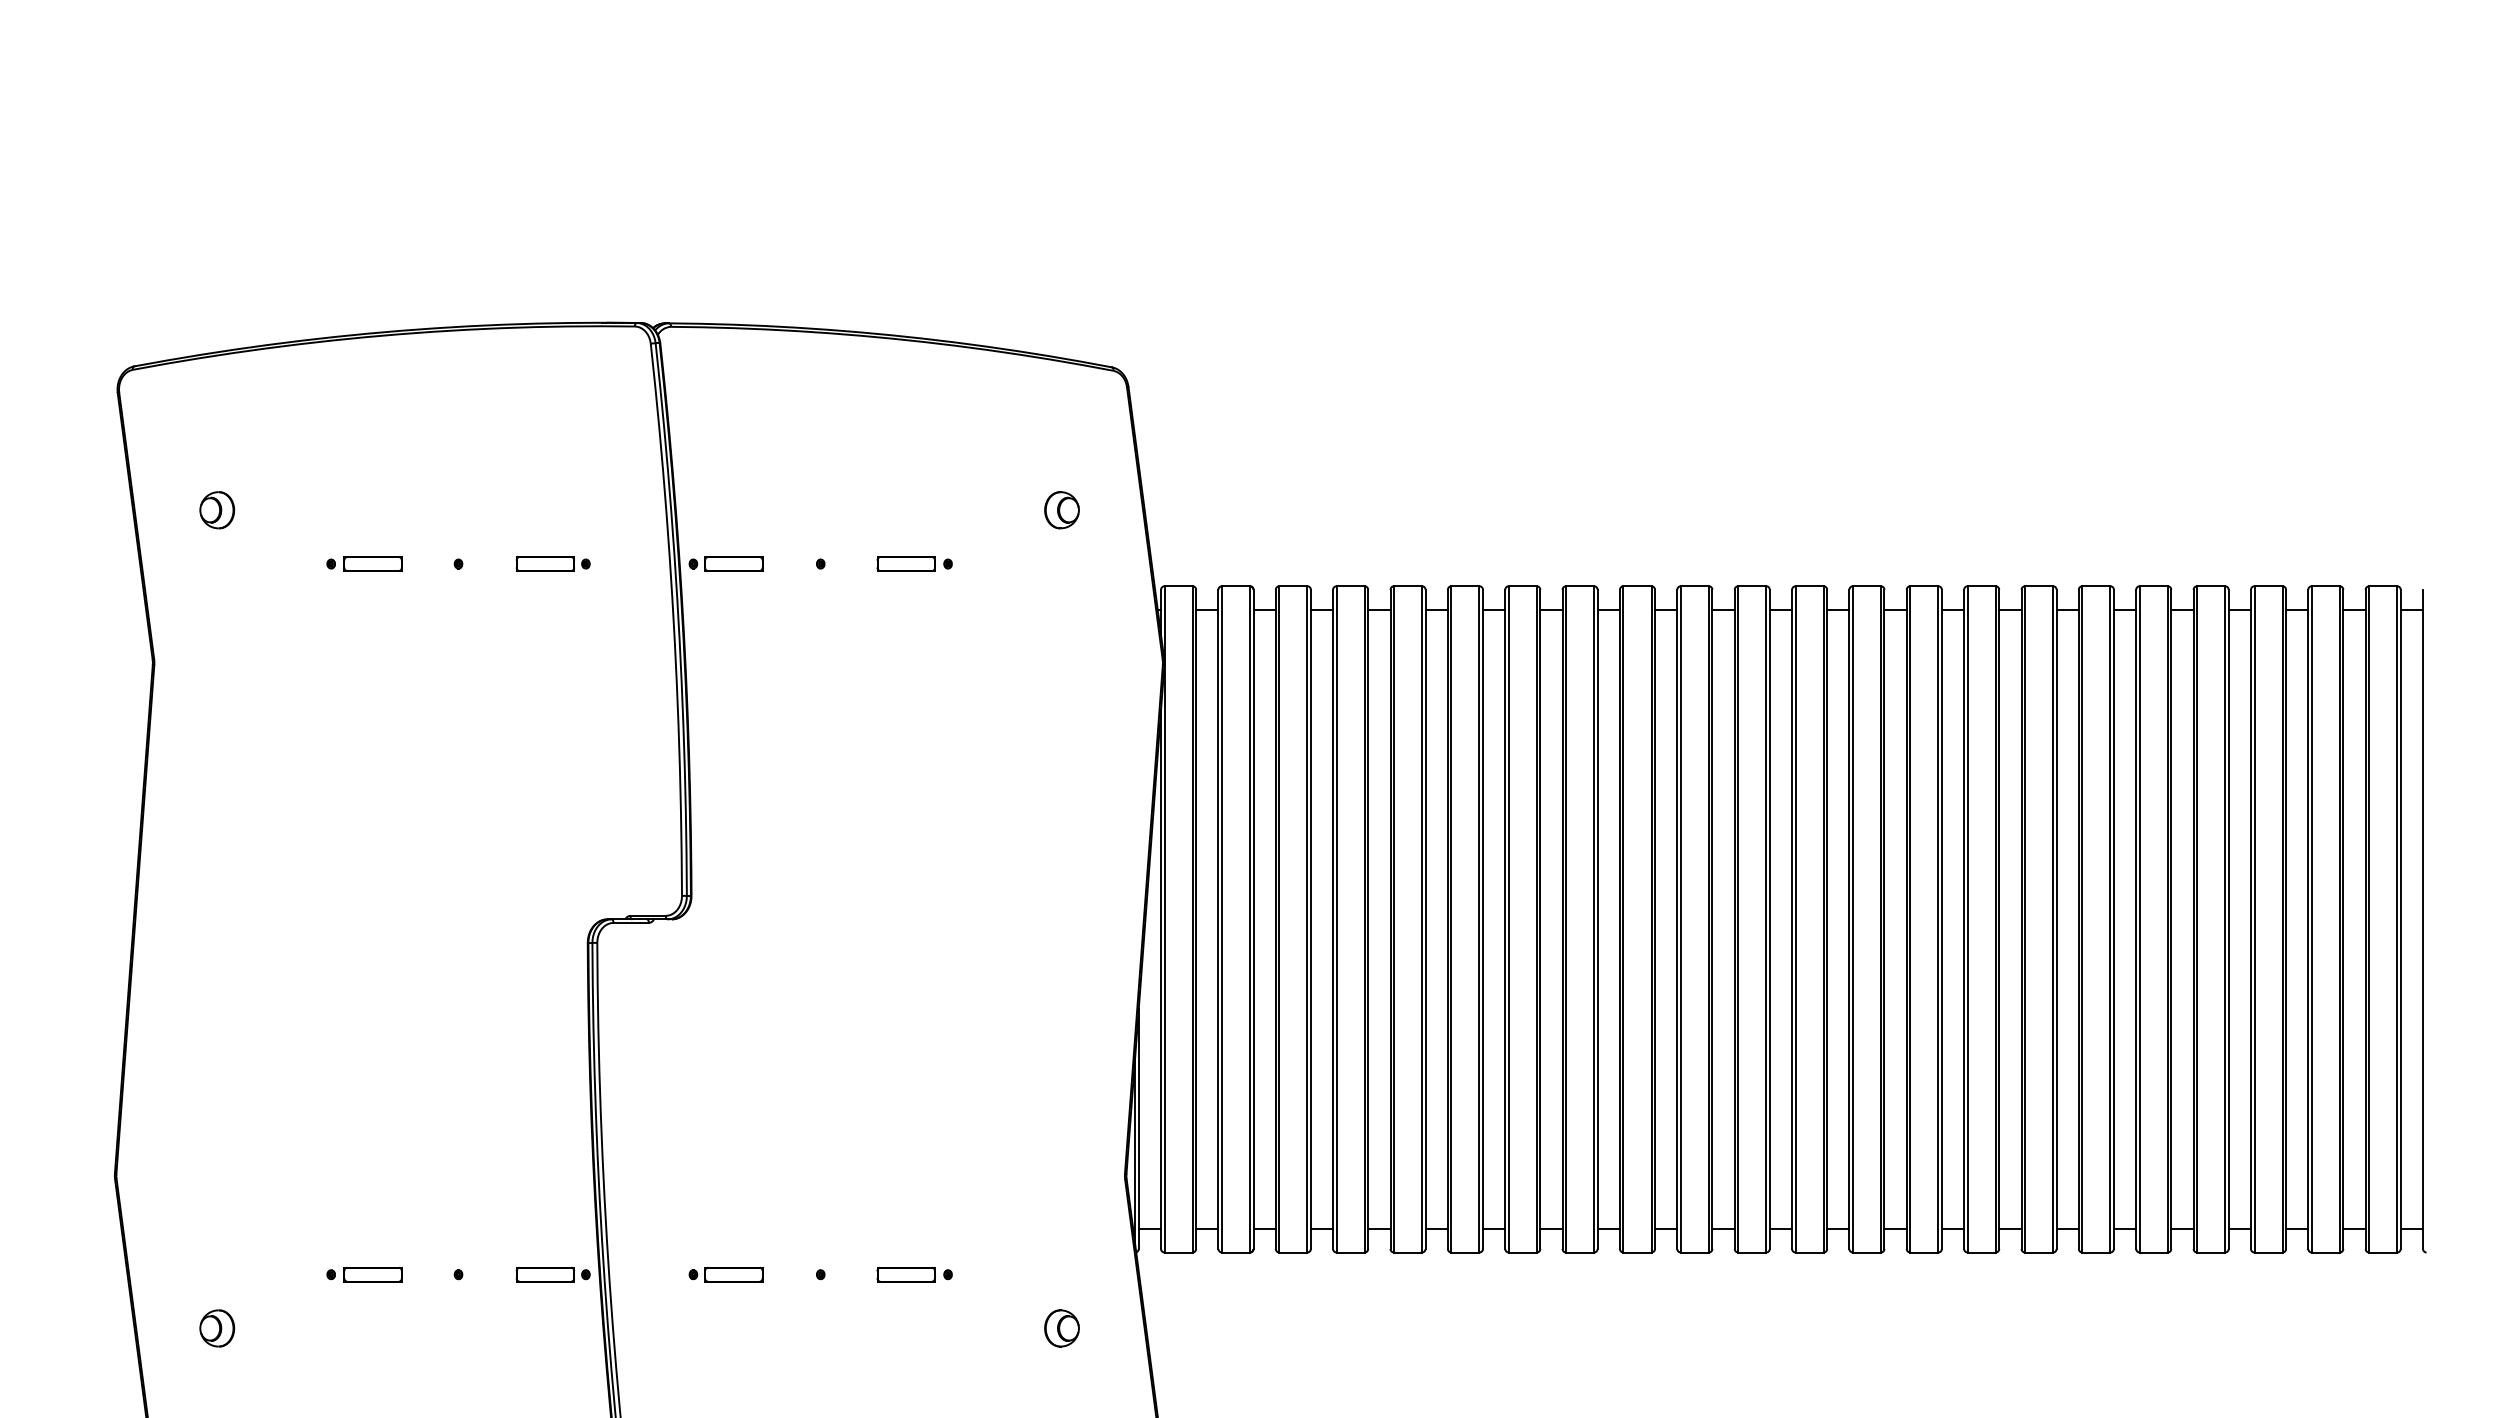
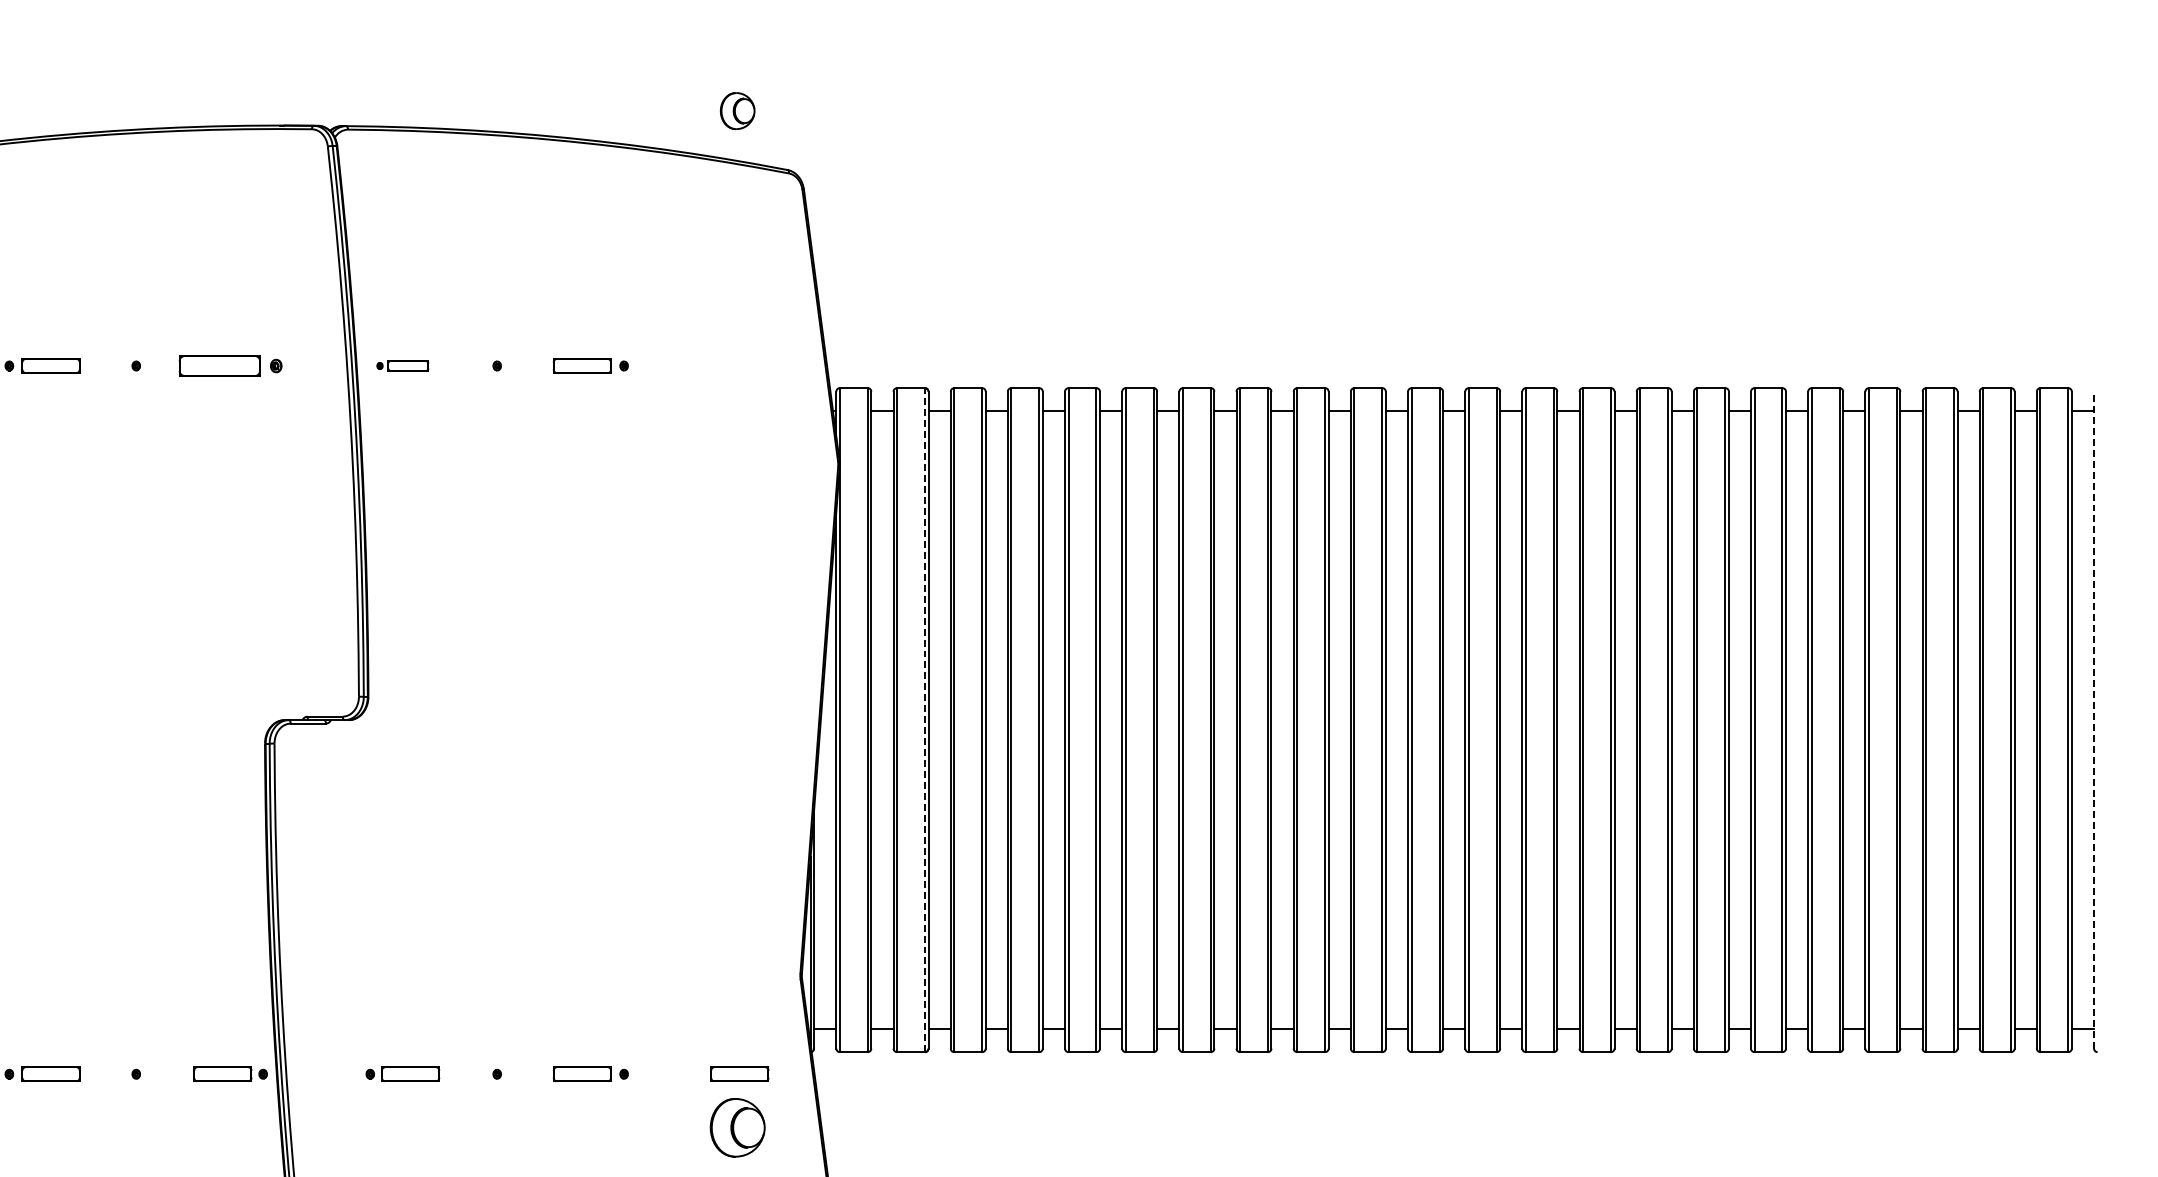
part: (1061, 510) -> (737, 111), moved
part: (552, 563) -> (229, 365), size x1.4
part: (725, 563) -> (402, 365), size x0.7
line: (1249, 918) -> (924, 719), solid -> dashed
line: (2423, 919) -> (2094, 720), solid -> dashed
part: (1063, 1274) -> (739, 1074), added
part: (1061, 1328) -> (737, 1127), size x1.6

